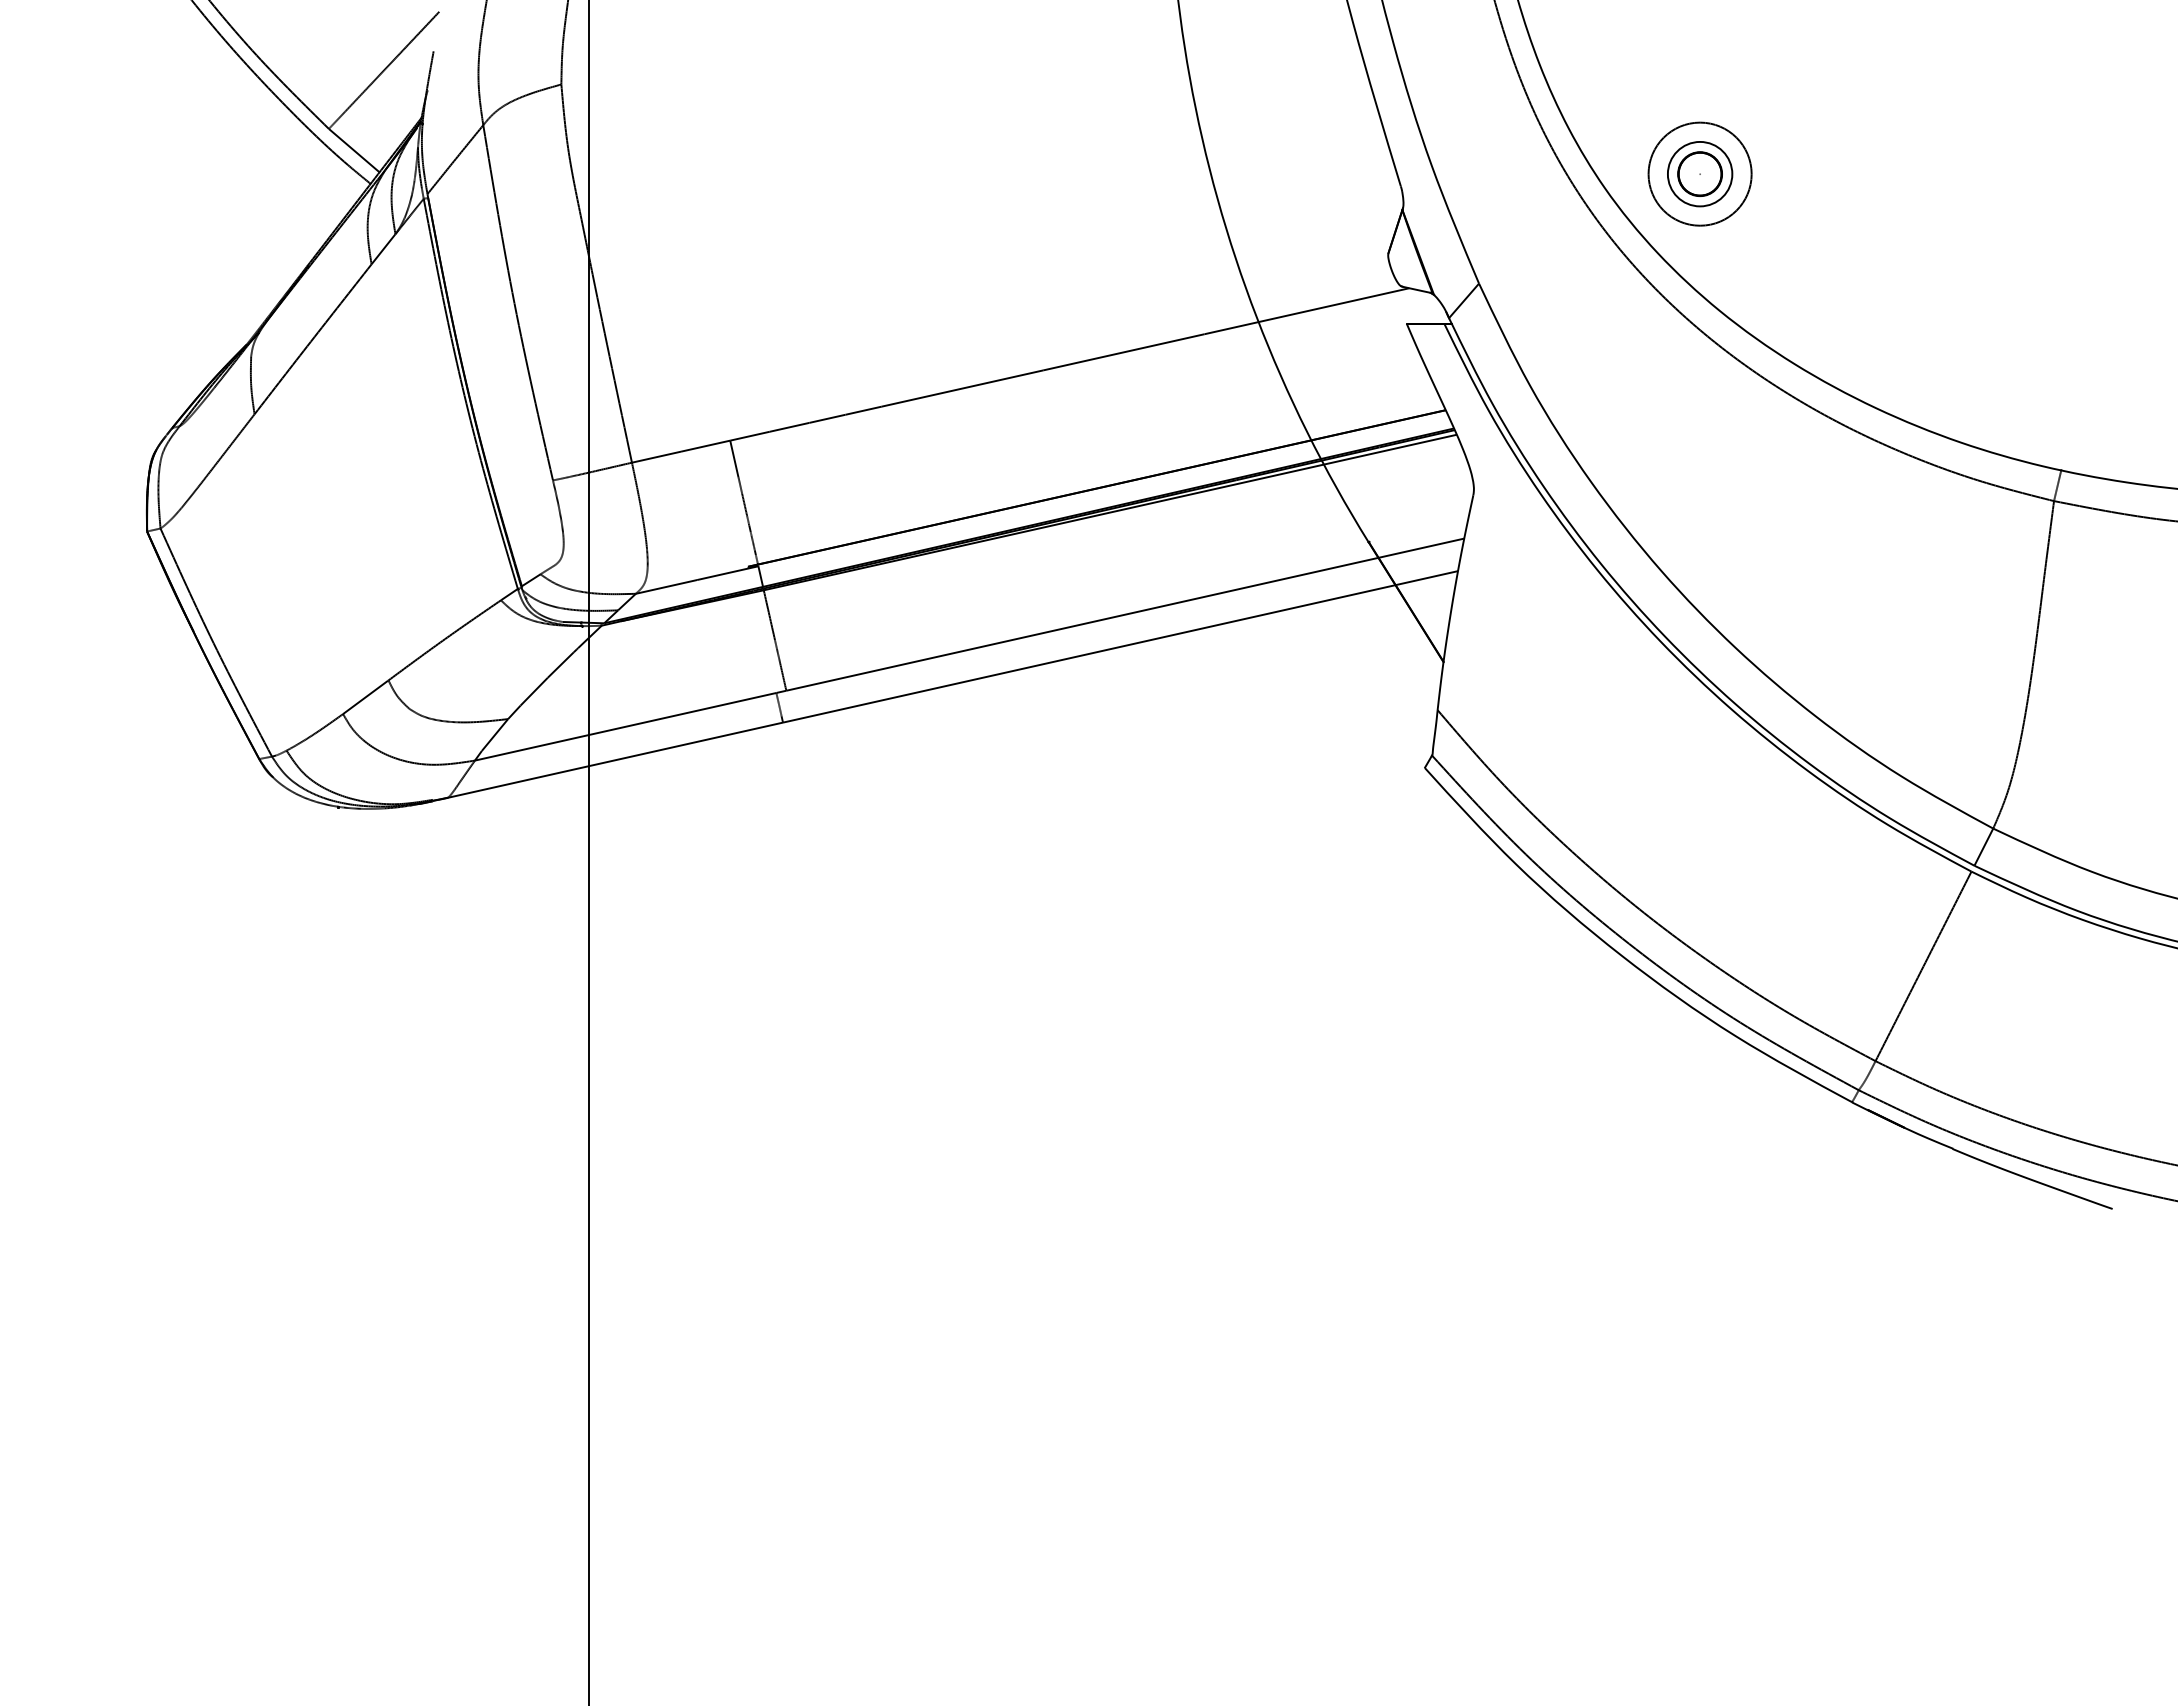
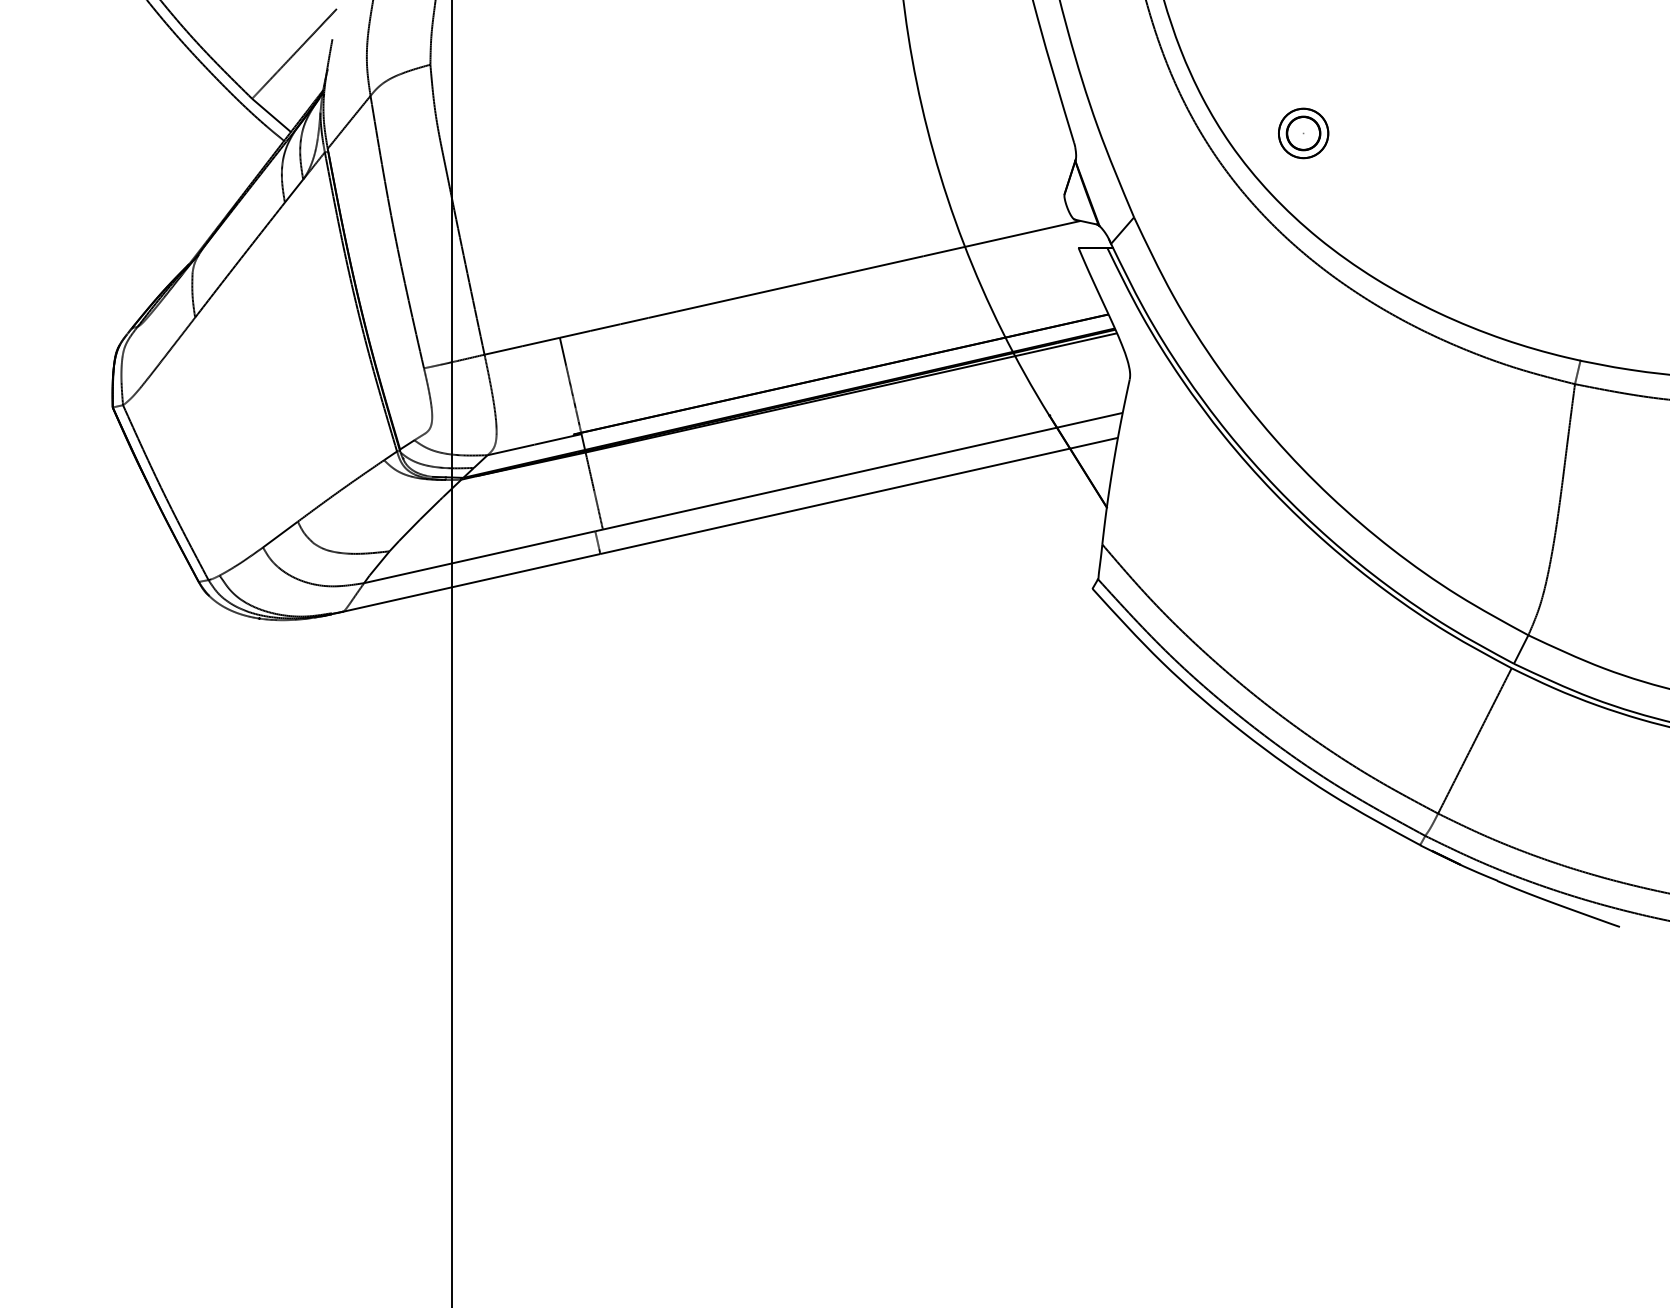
circle: (1699, 173) -> (1303, 132), size x0.62

